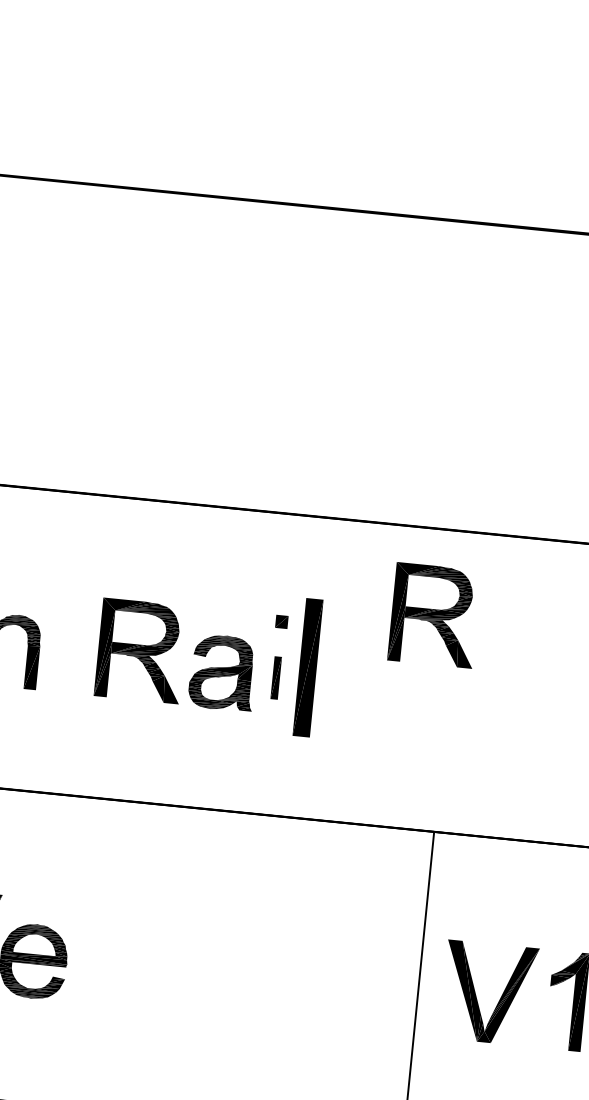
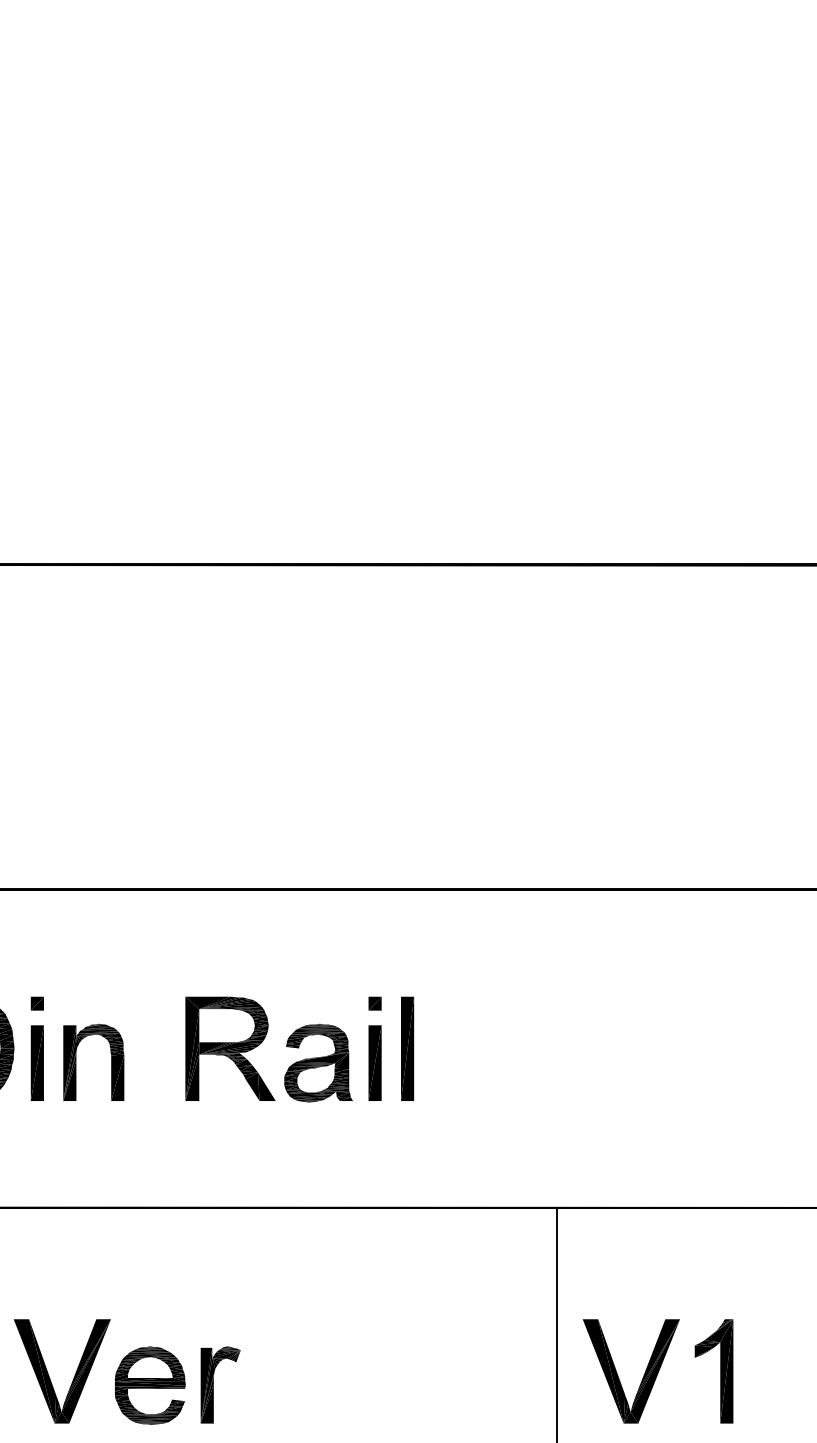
part: (434, 615) -> (534, 980), removed
part: (308, 667) -> (407, 1048), size x0.71
part: (275, 677) -> (374, 1062), size x1.67
part: (93, 966) -> (213, 1384), added

